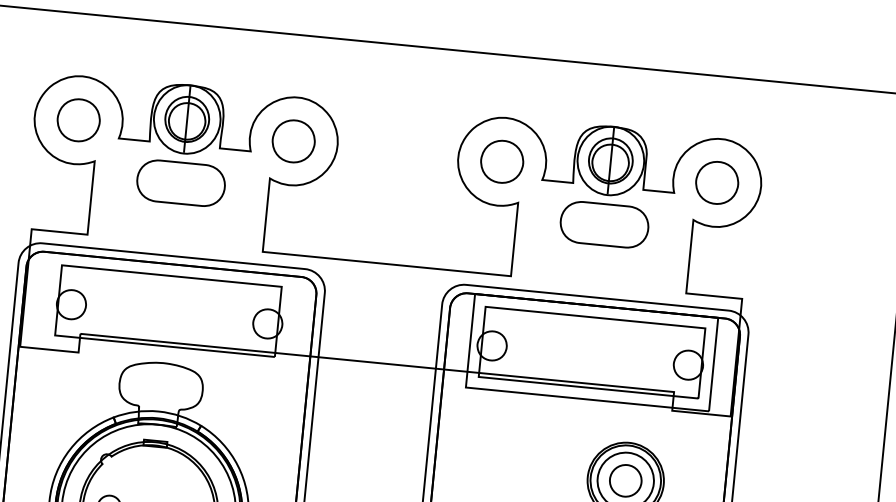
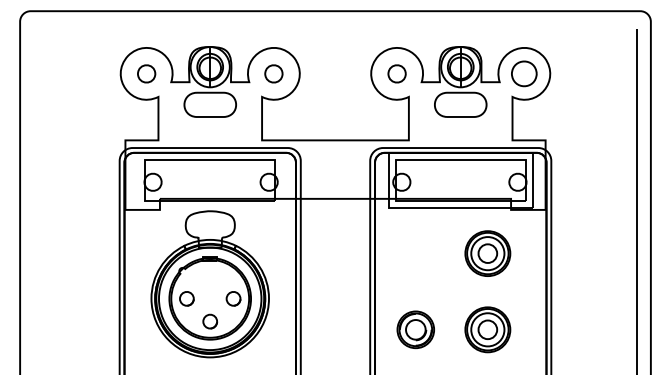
part: (78, 119) -> (146, 73), size x0.7
part: (293, 140) -> (273, 73), size x0.7
part: (501, 161) -> (396, 73), size x0.7

